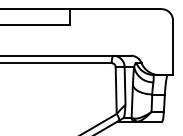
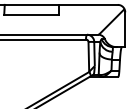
hatch: (151, 35) -> (111, 21), added

